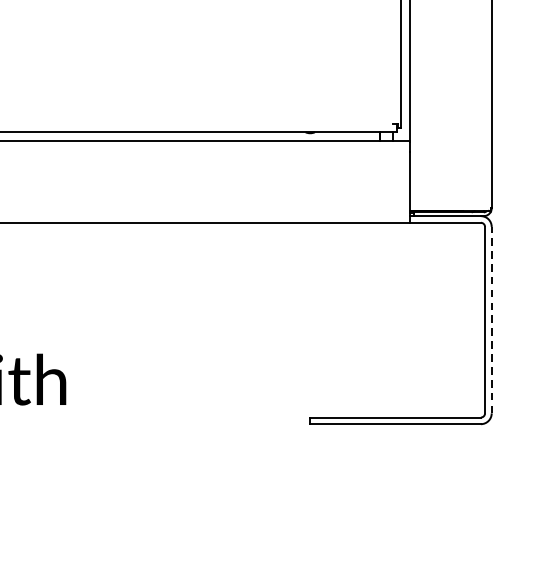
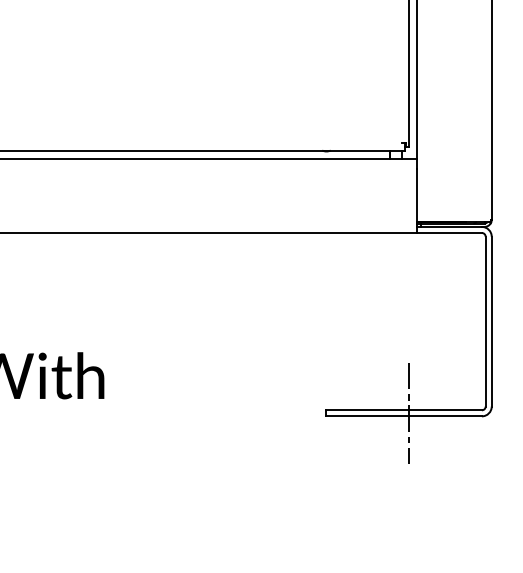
line: (491, 319) -> (491, 321), dashed -> solid
line: (400, 419) -> (408, 412), added

